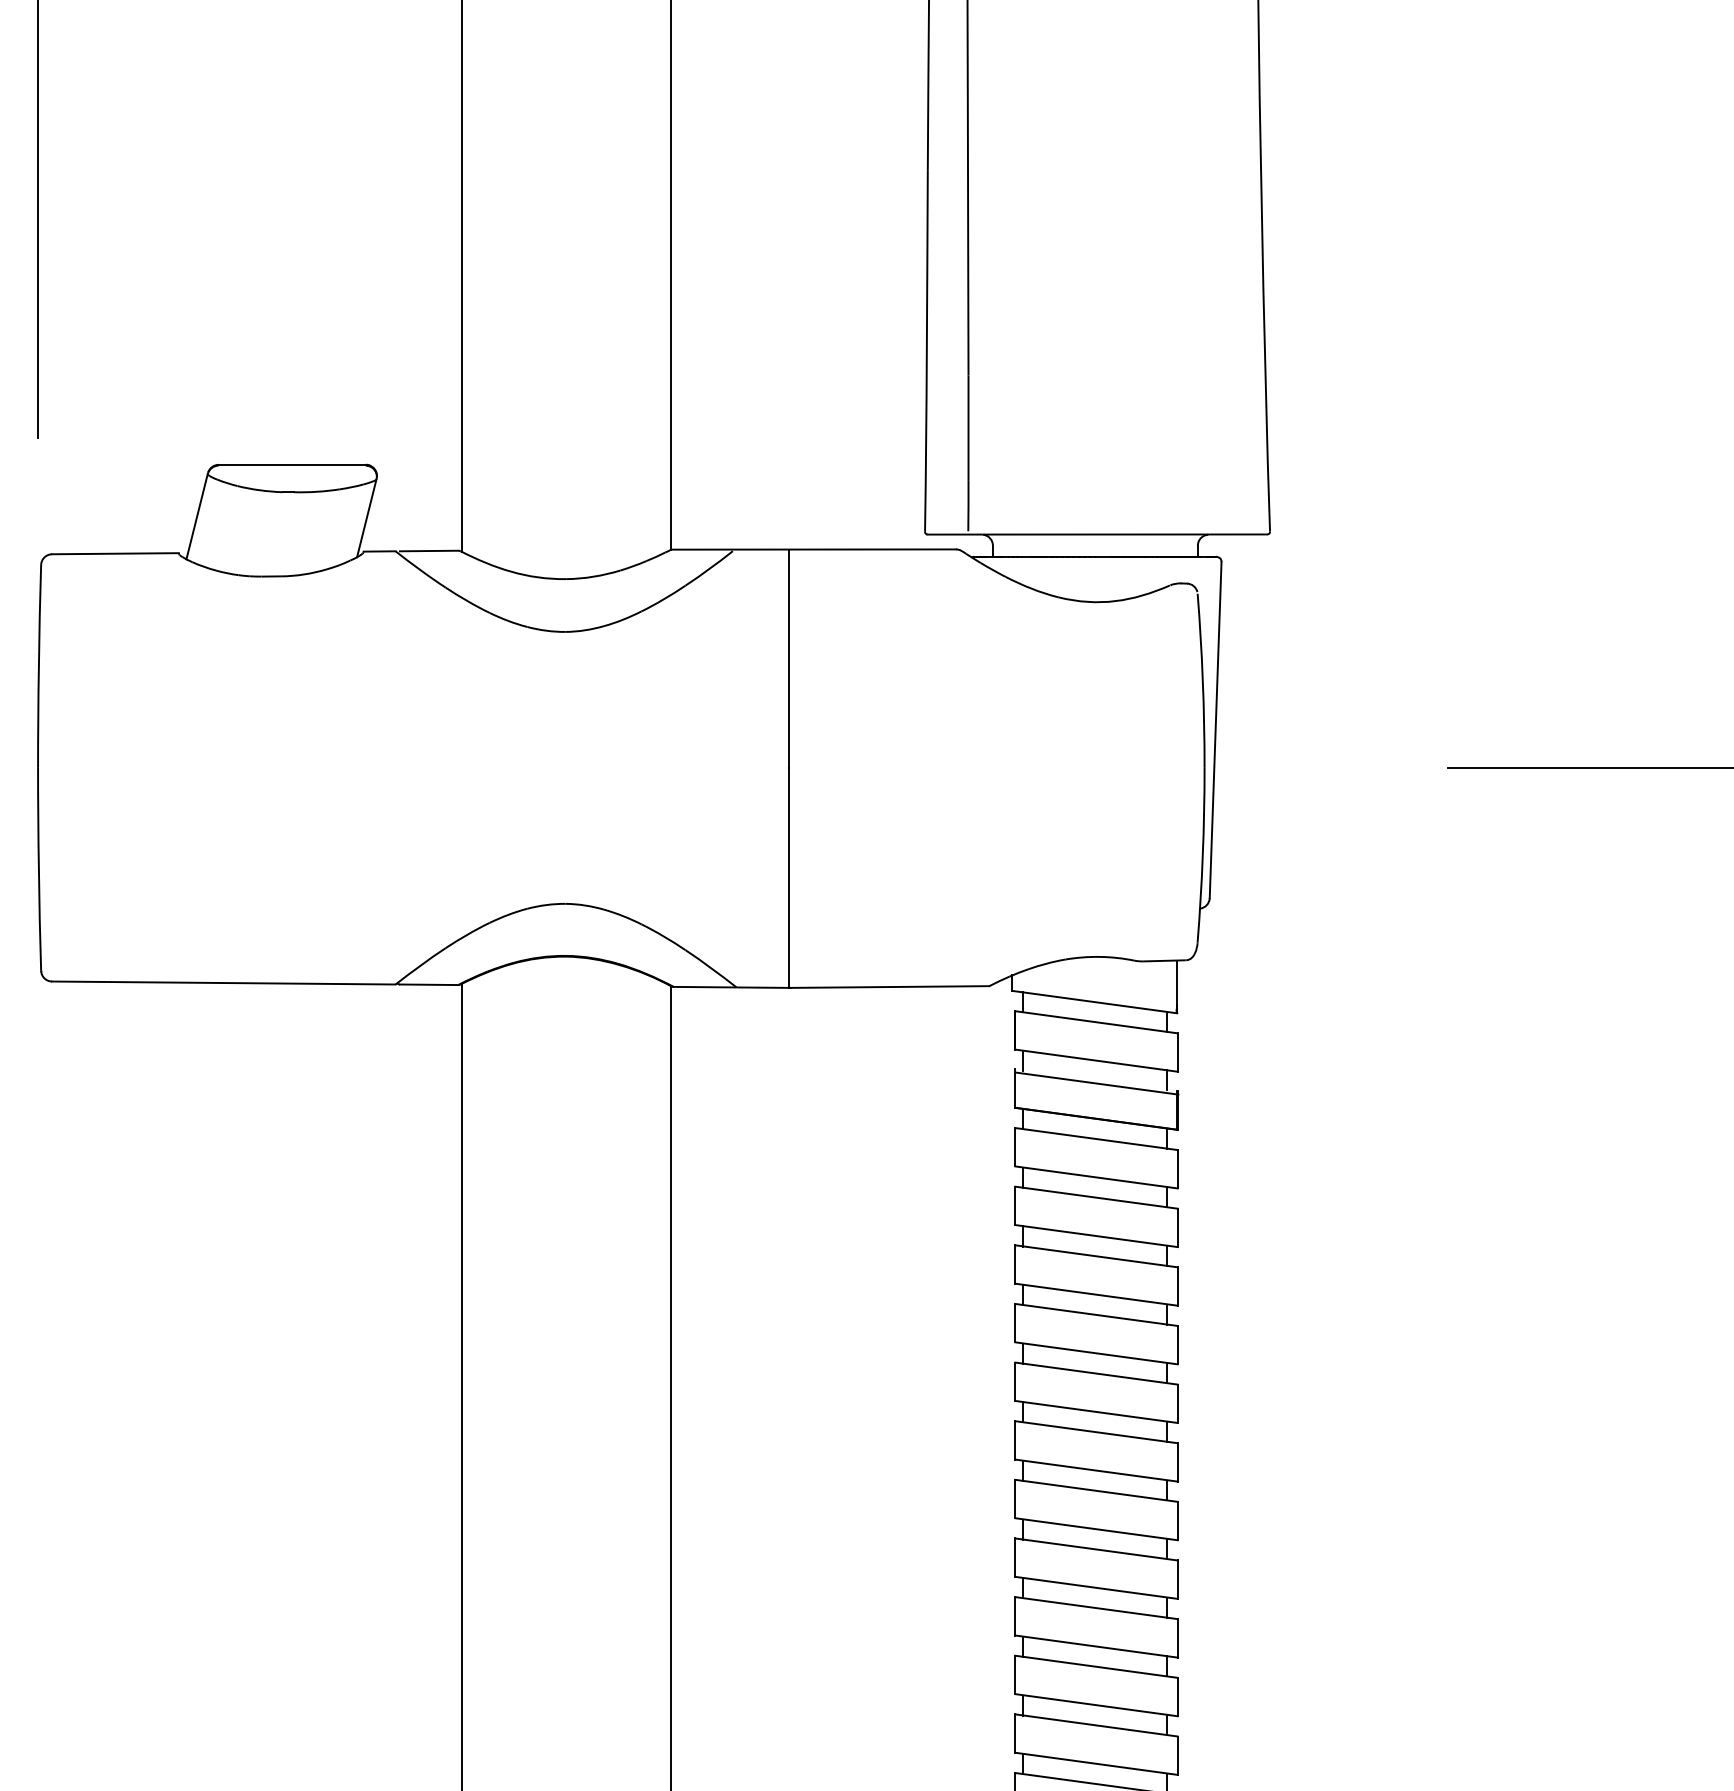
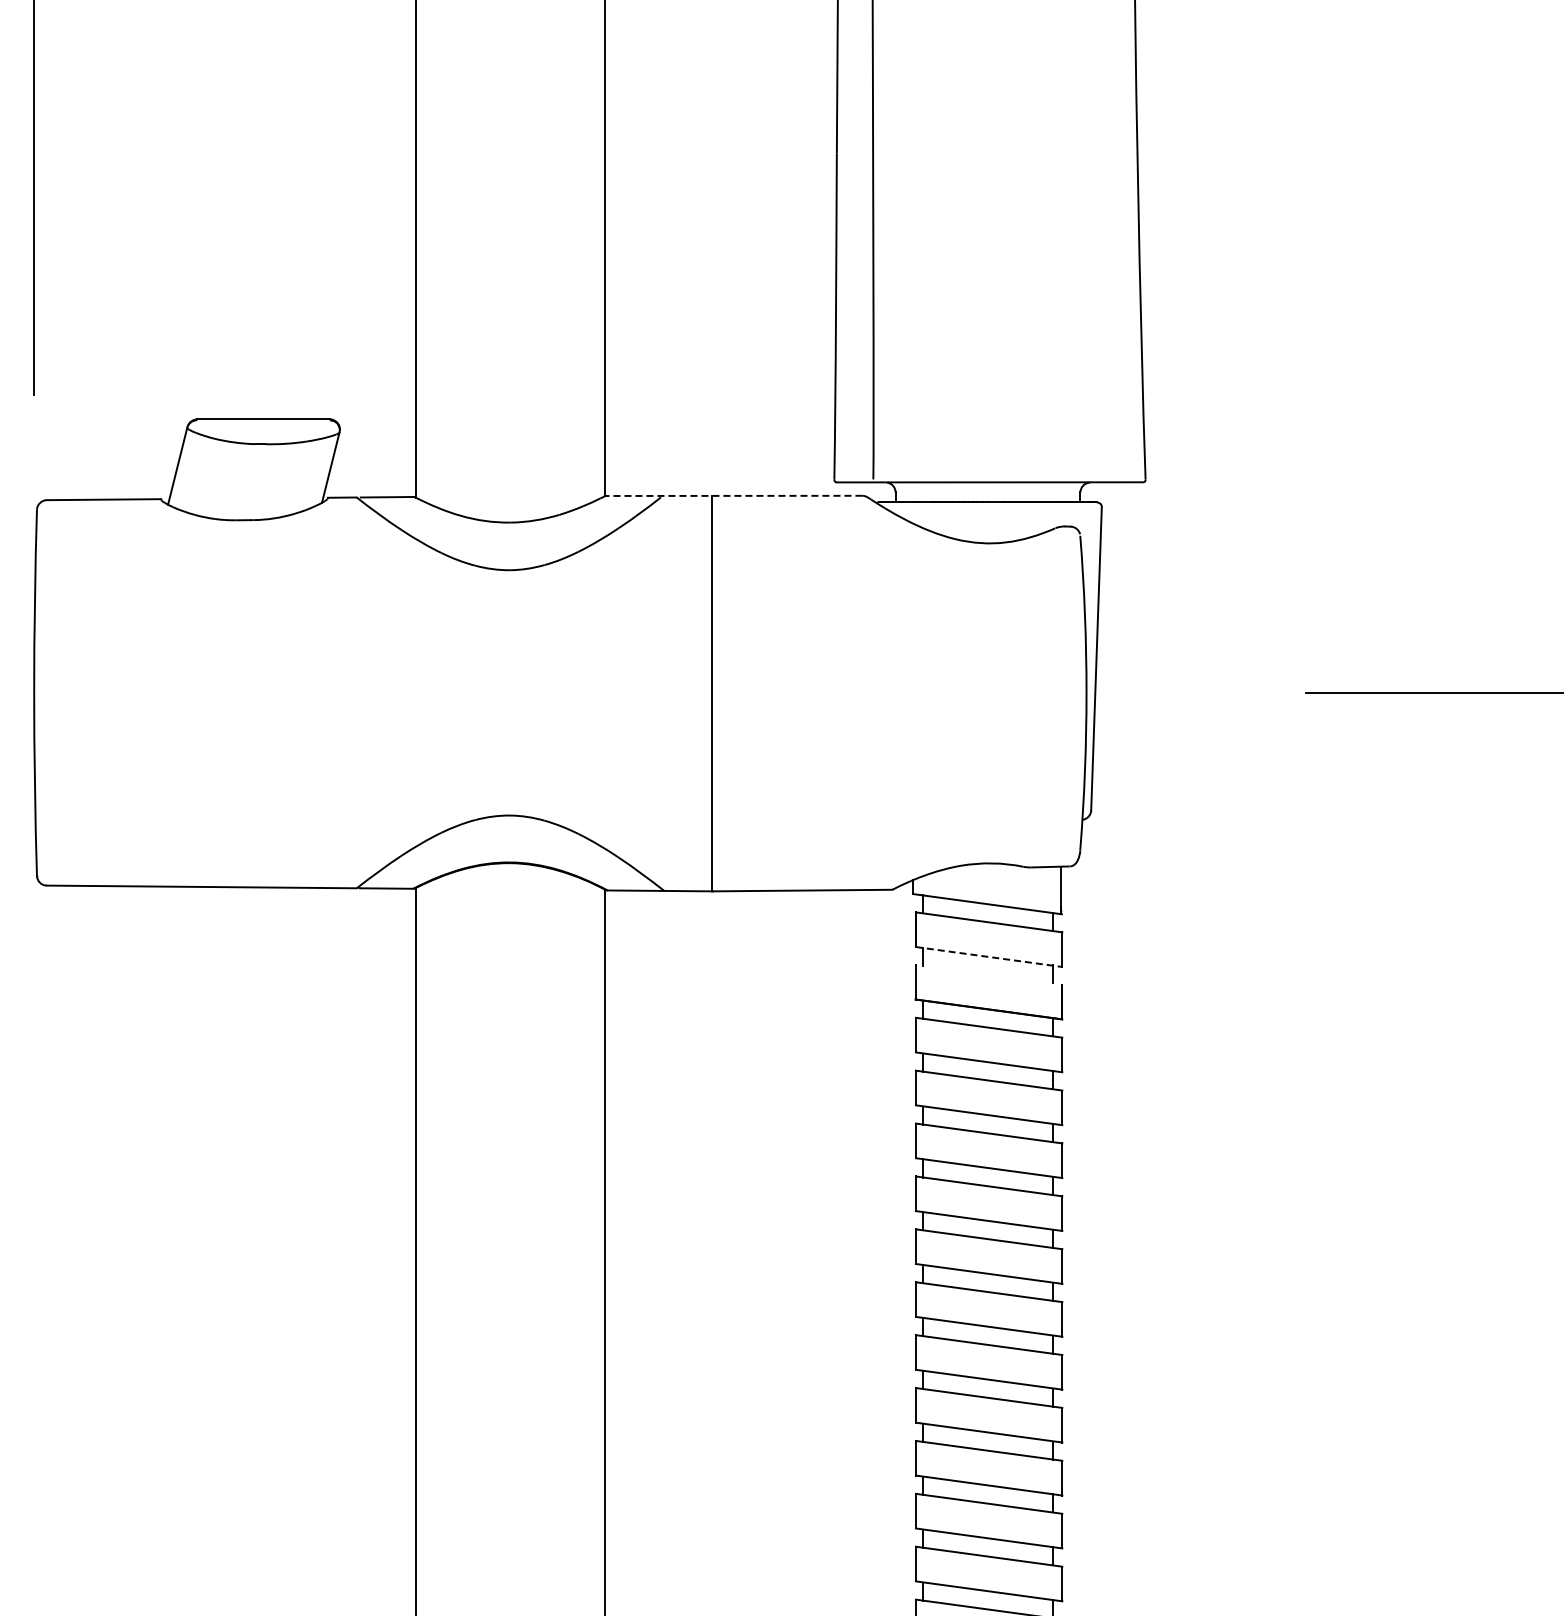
line: (813, 549) -> (733, 495), solid -> dashed
line: (1097, 1061) -> (989, 957), solid -> dashed
line: (1097, 1083) -> (989, 977), removed

